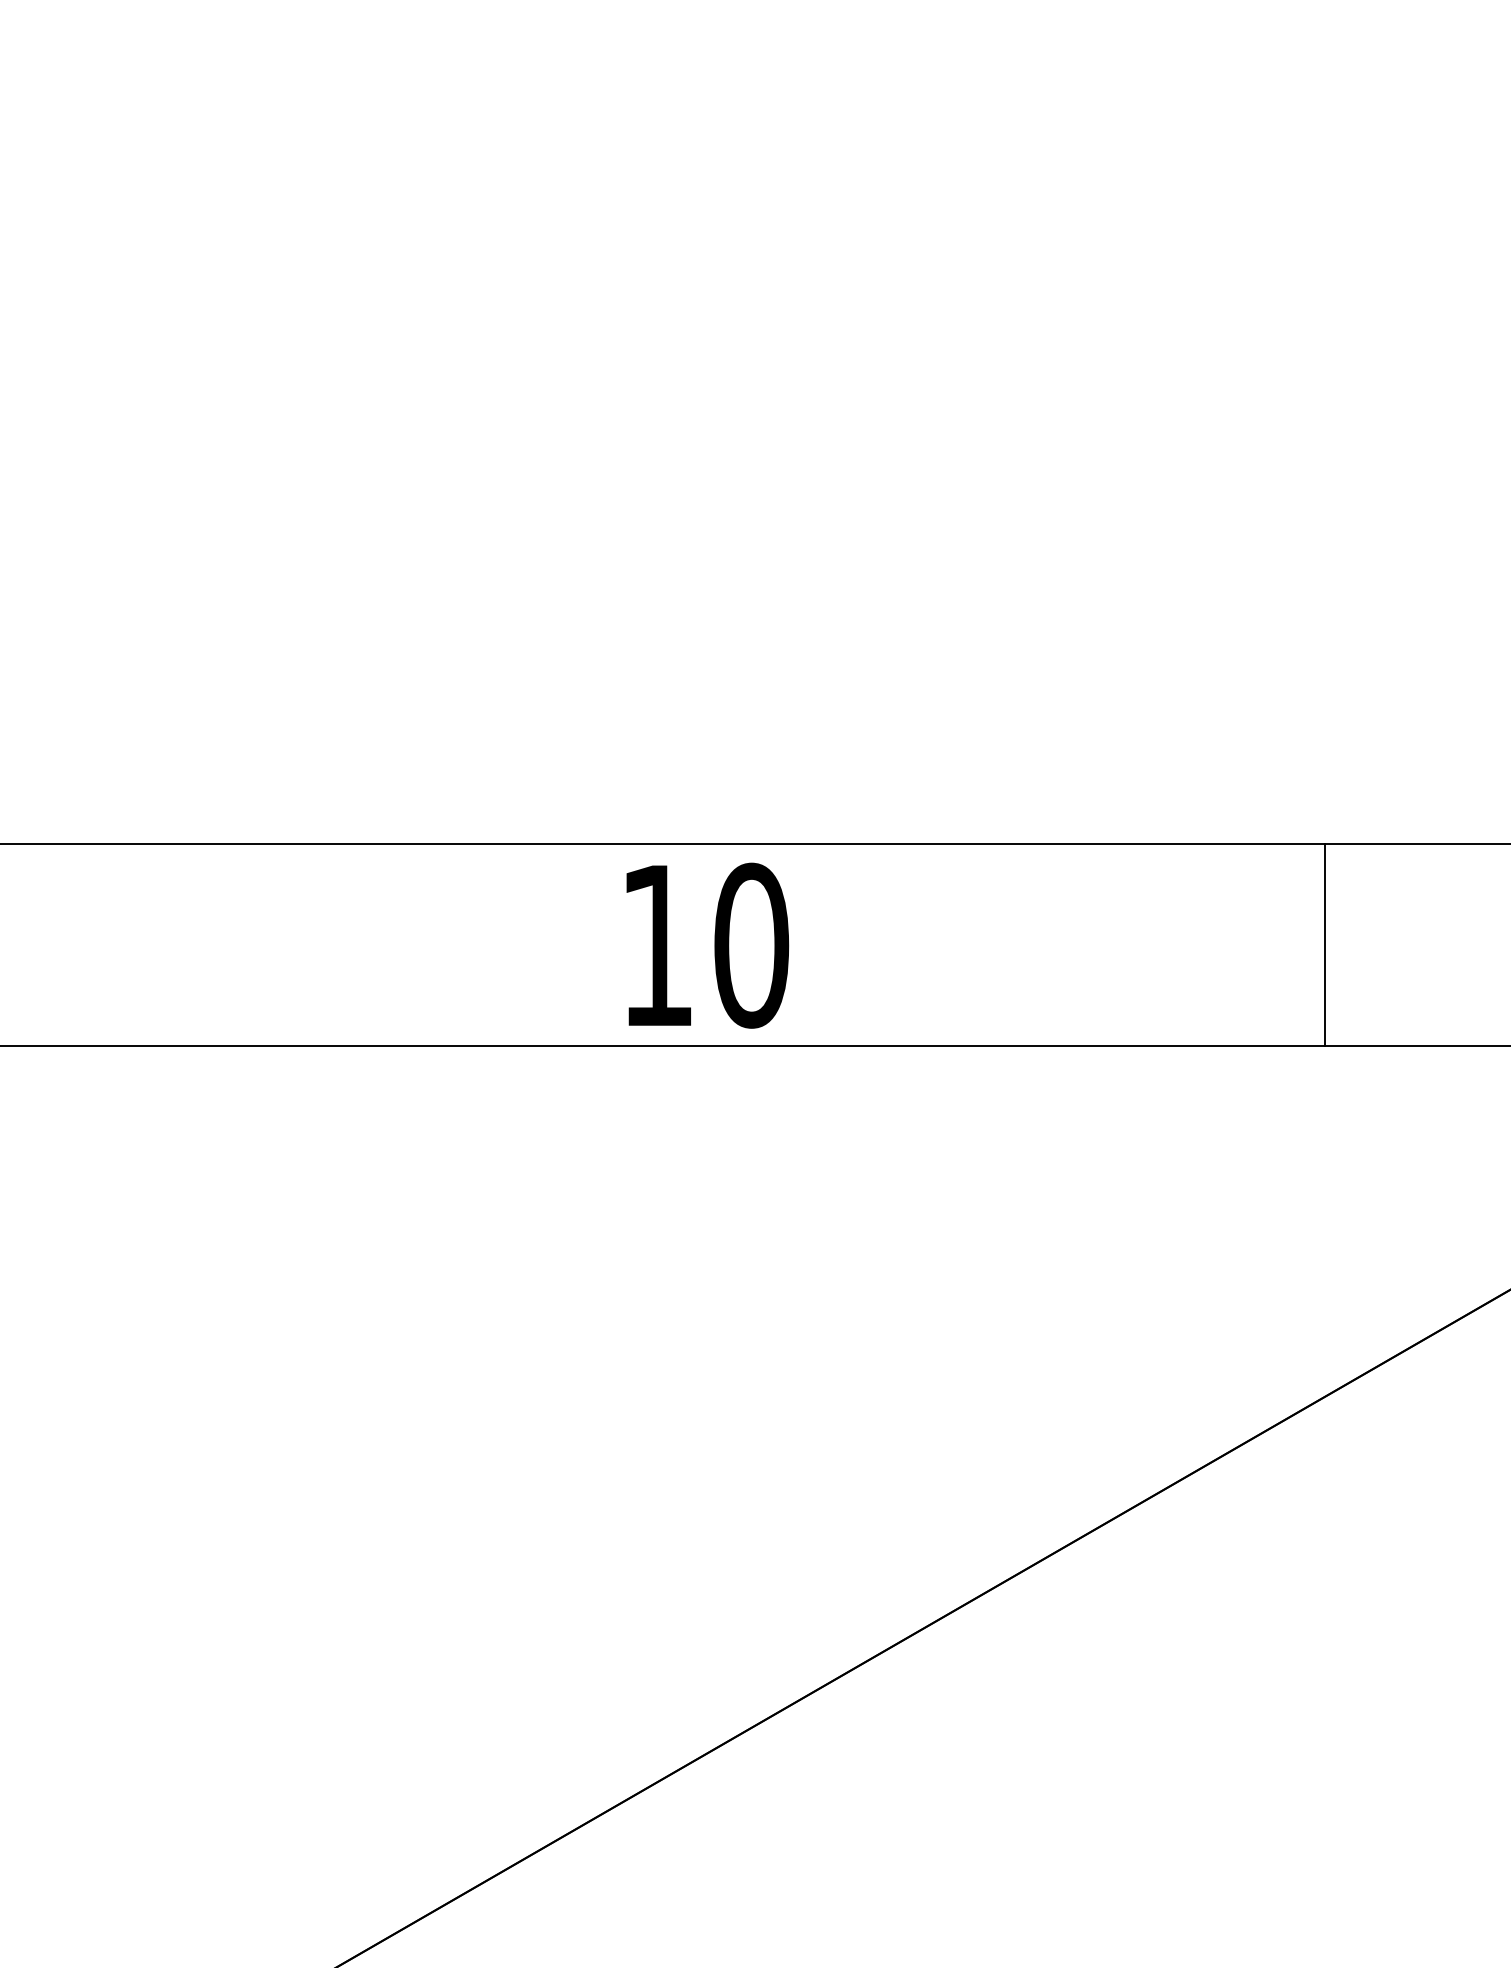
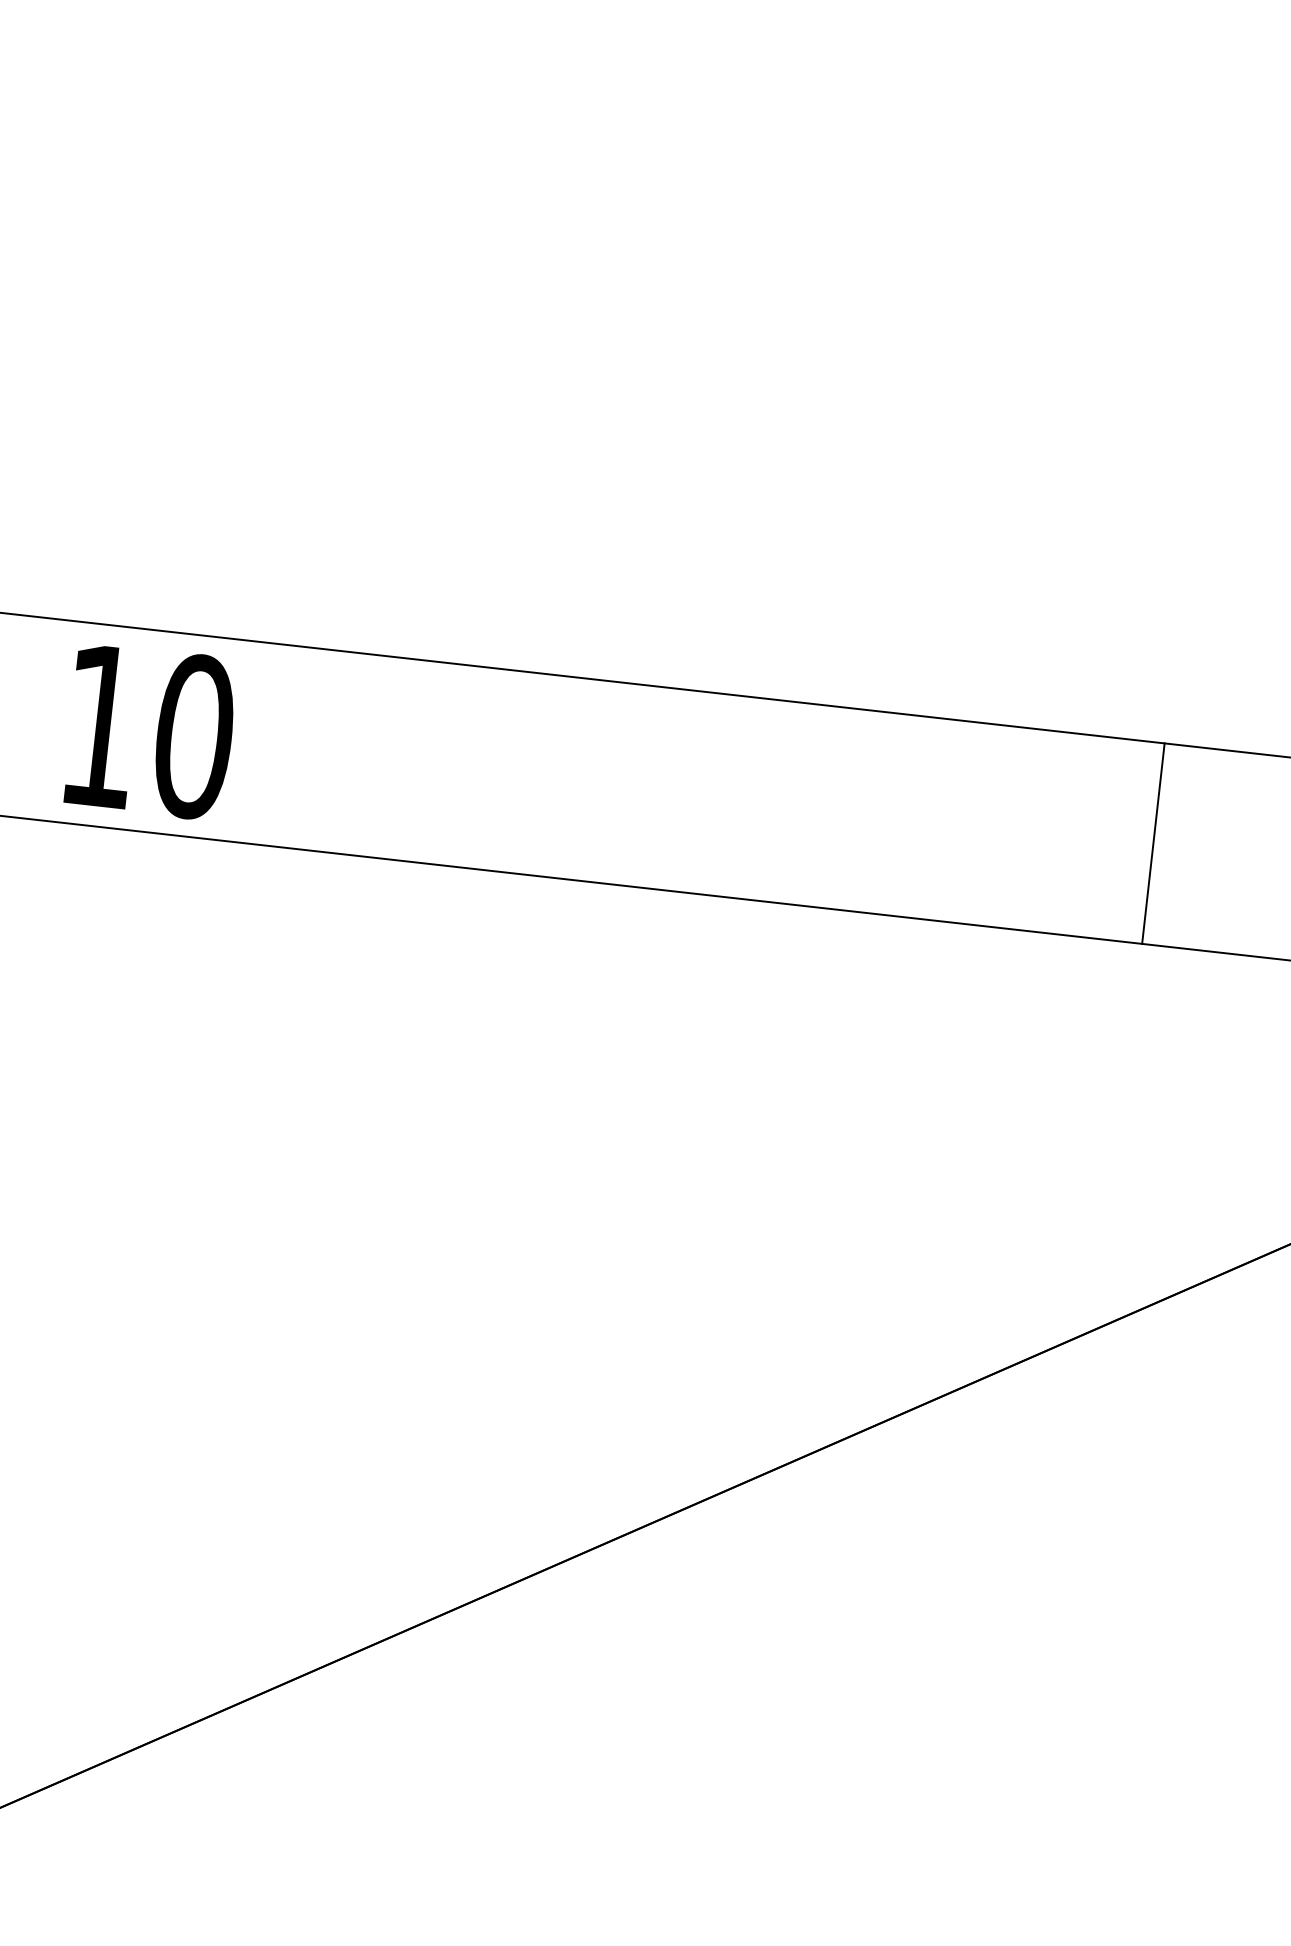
line: (1324, 944) -> (1153, 843), moved
text: (707, 945) -> (150, 731), moved

